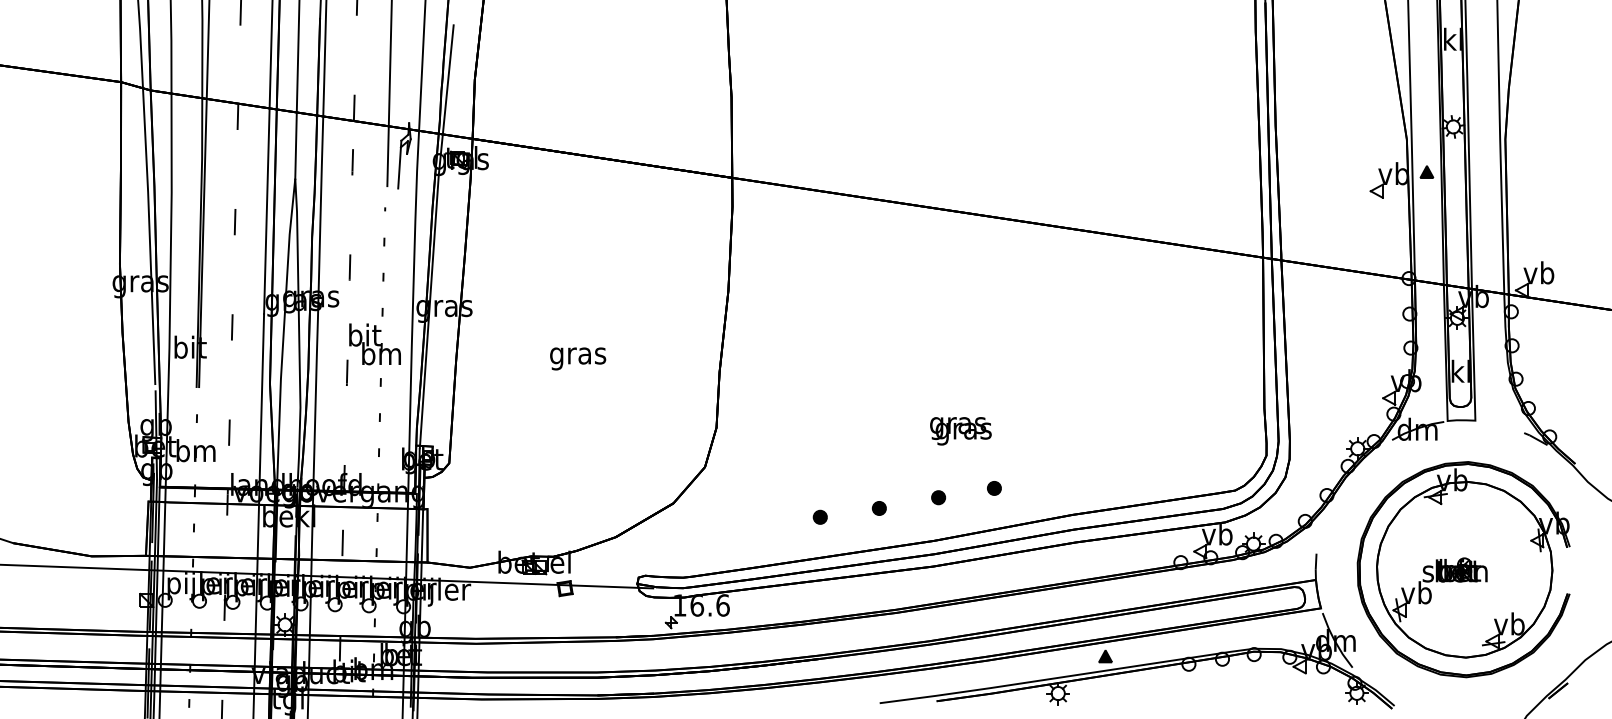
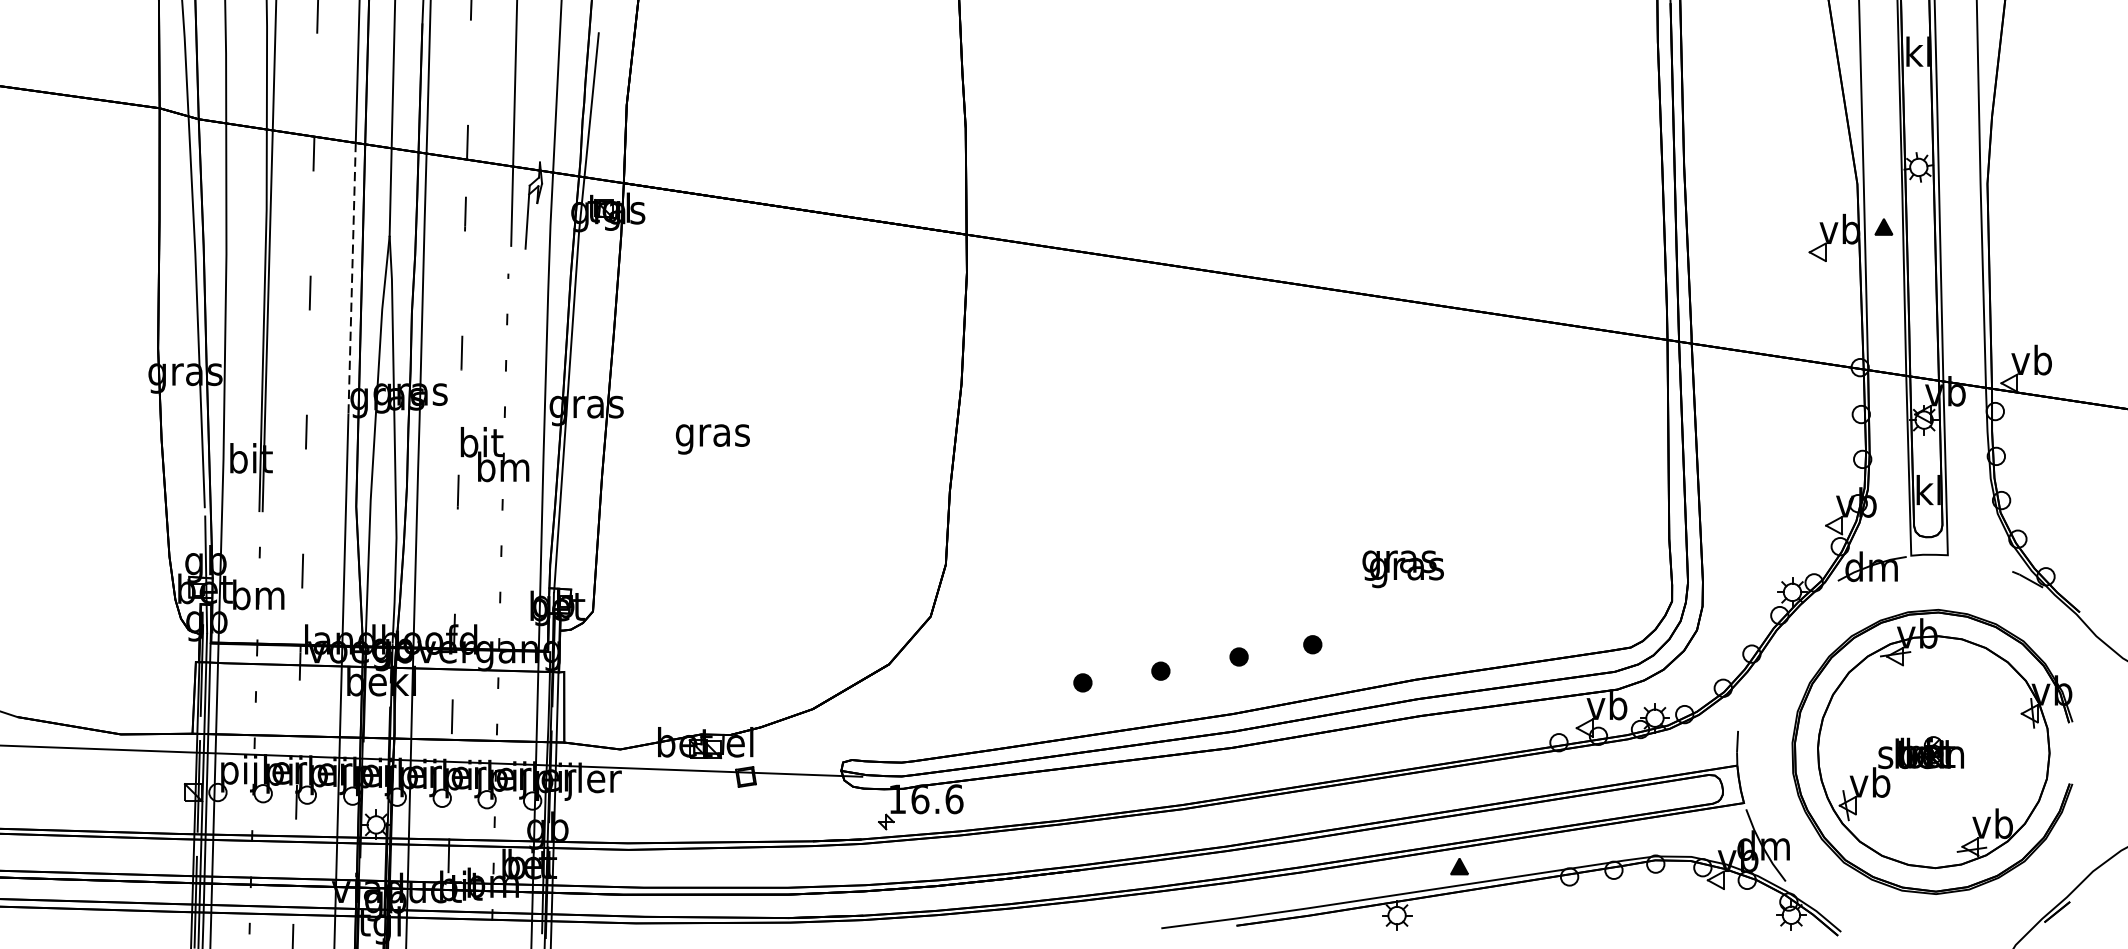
line: (266, 211) -> (351, 279), solid -> dashed
text: (578, 358) -> (713, 438), moved
text: (960, 431) -> (1402, 569), moved

